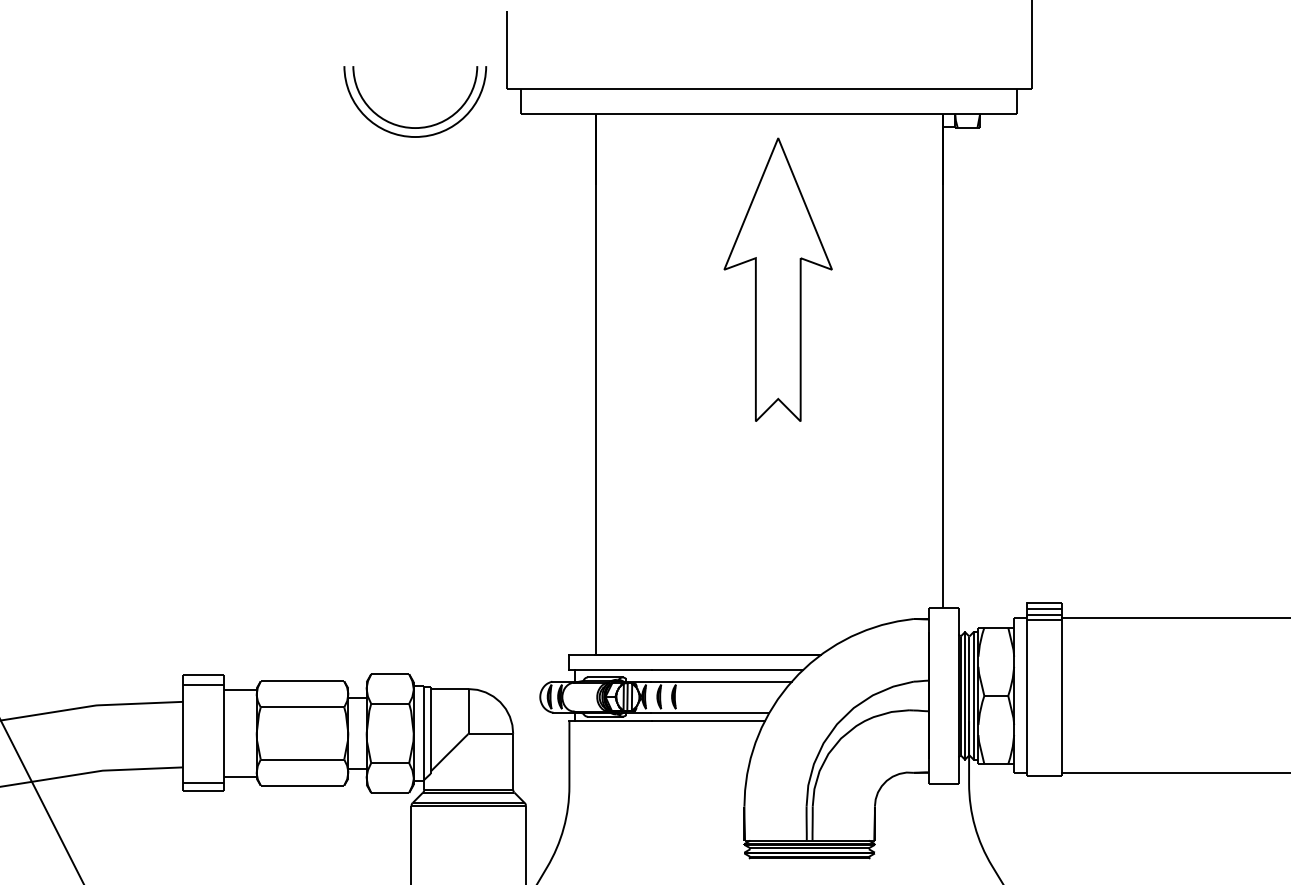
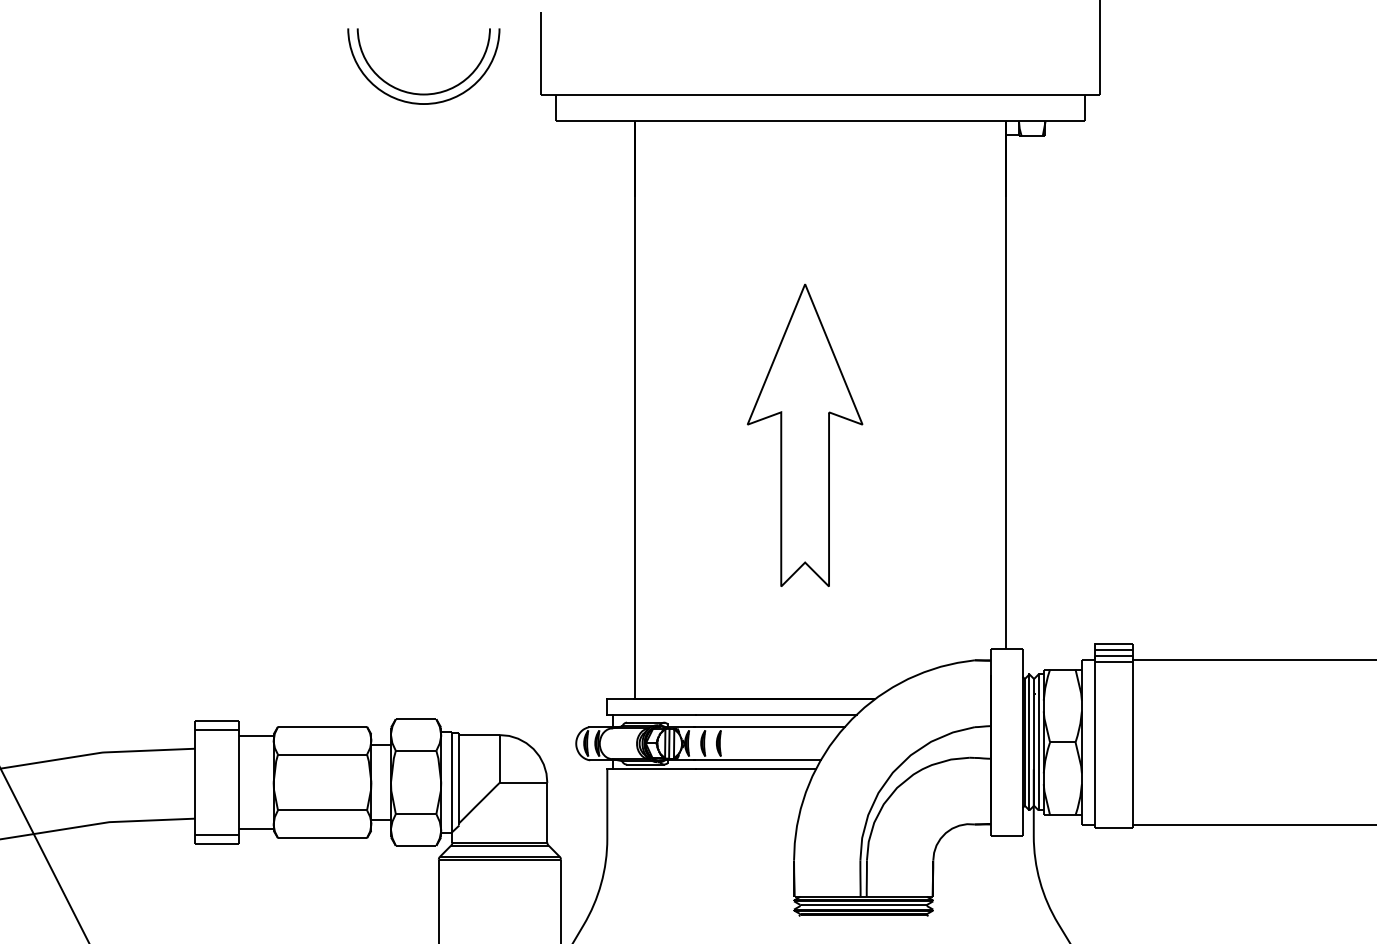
part: (414, 127) -> (423, 93), moved
part: (778, 278) -> (805, 434), moved

